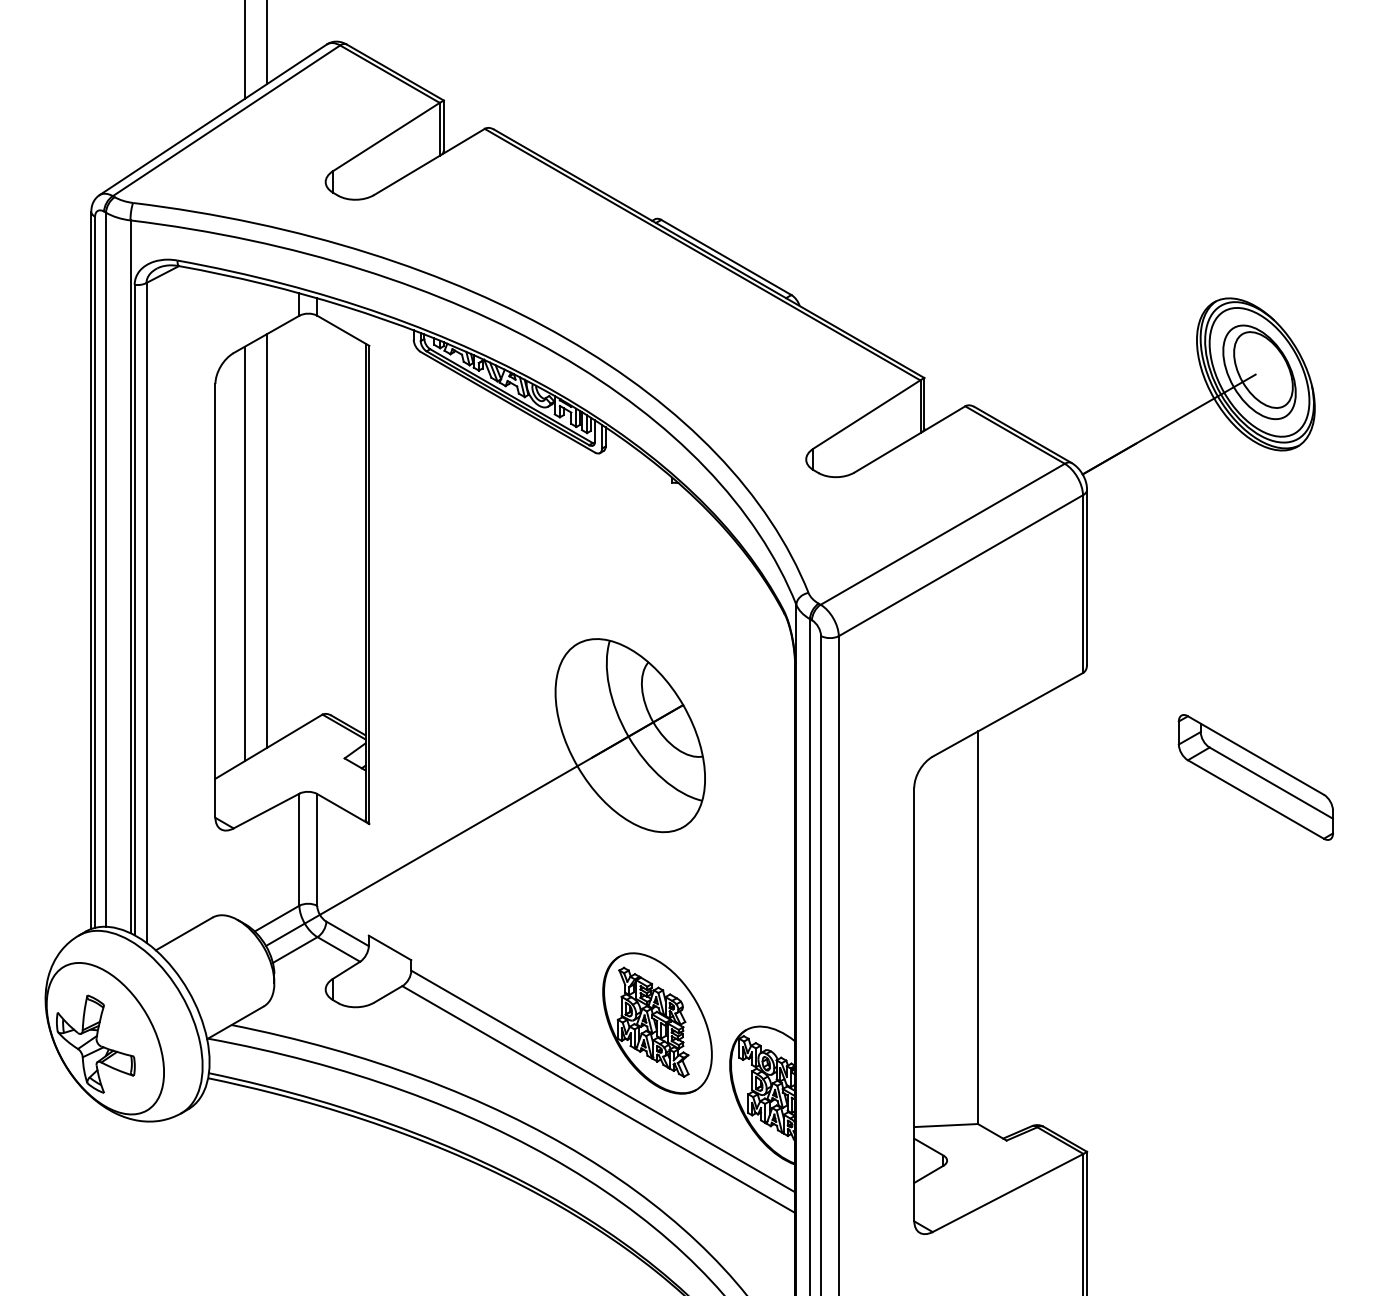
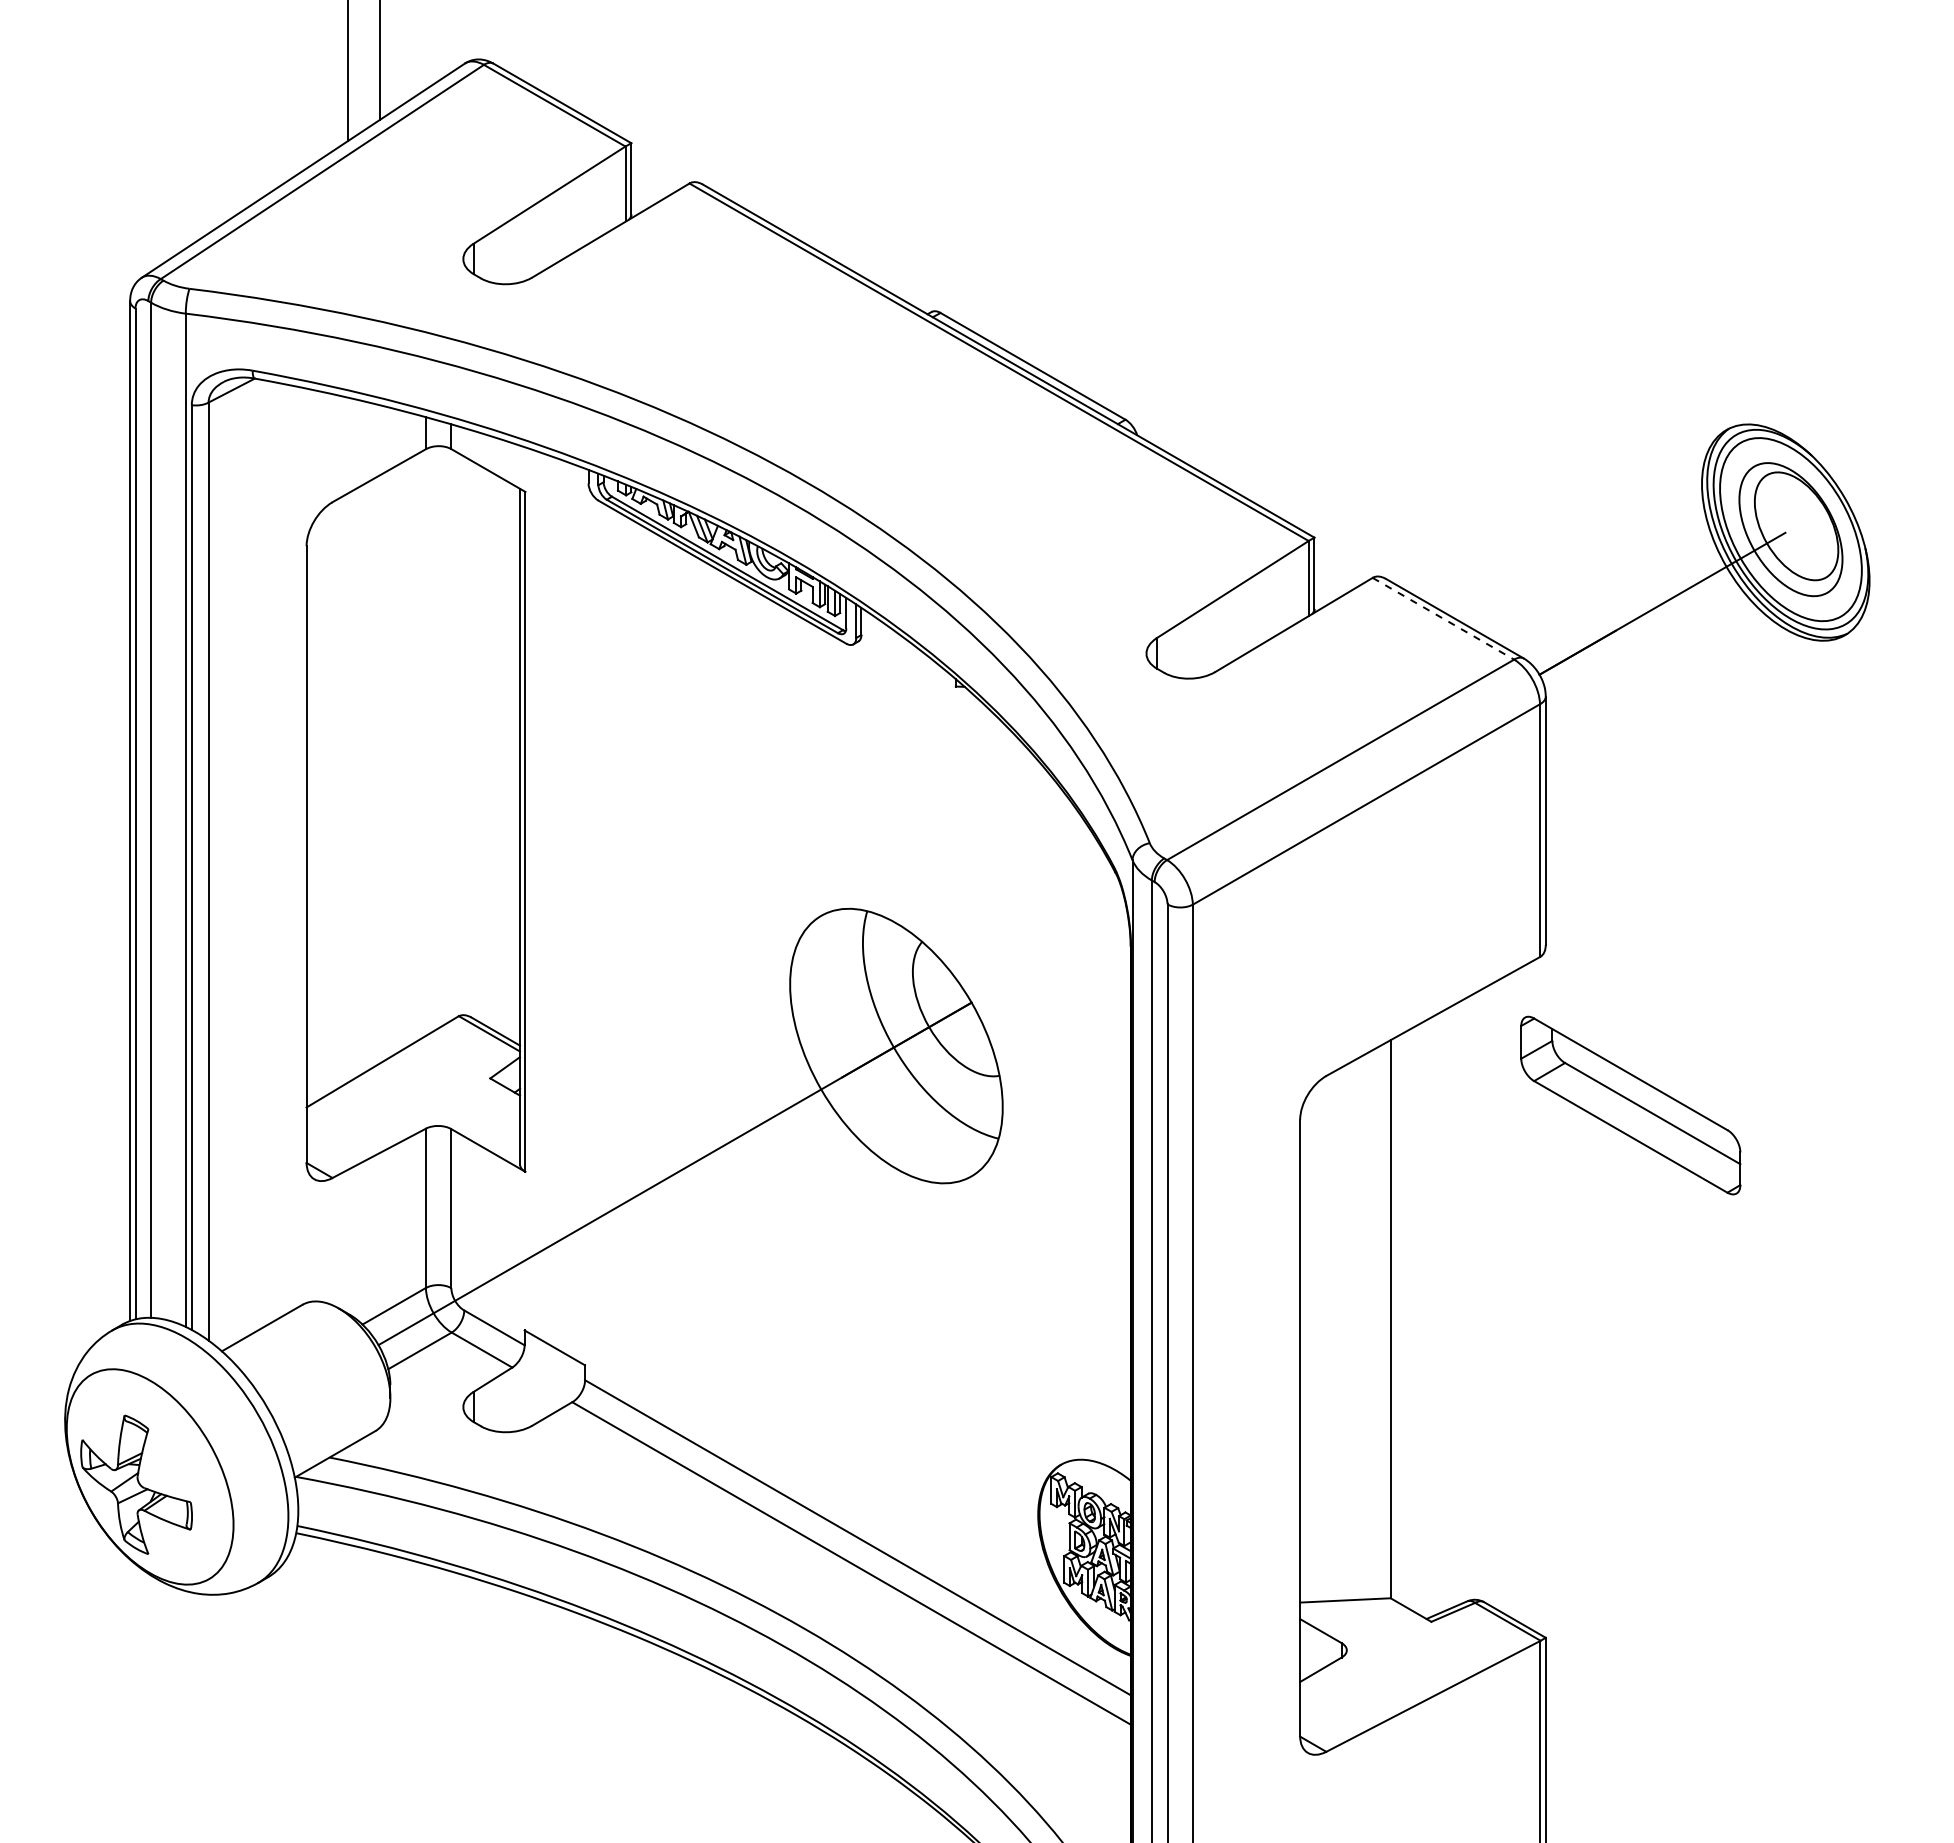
line: (1015, 434) -> (1443, 618), solid -> dashed
line: (267, 541) -> (380, 769), removed
line: (244, 553) -> (348, 787), removed
part: (1255, 777) -> (1630, 1105), moved
part: (657, 1023) -> (934, 1455), removed

